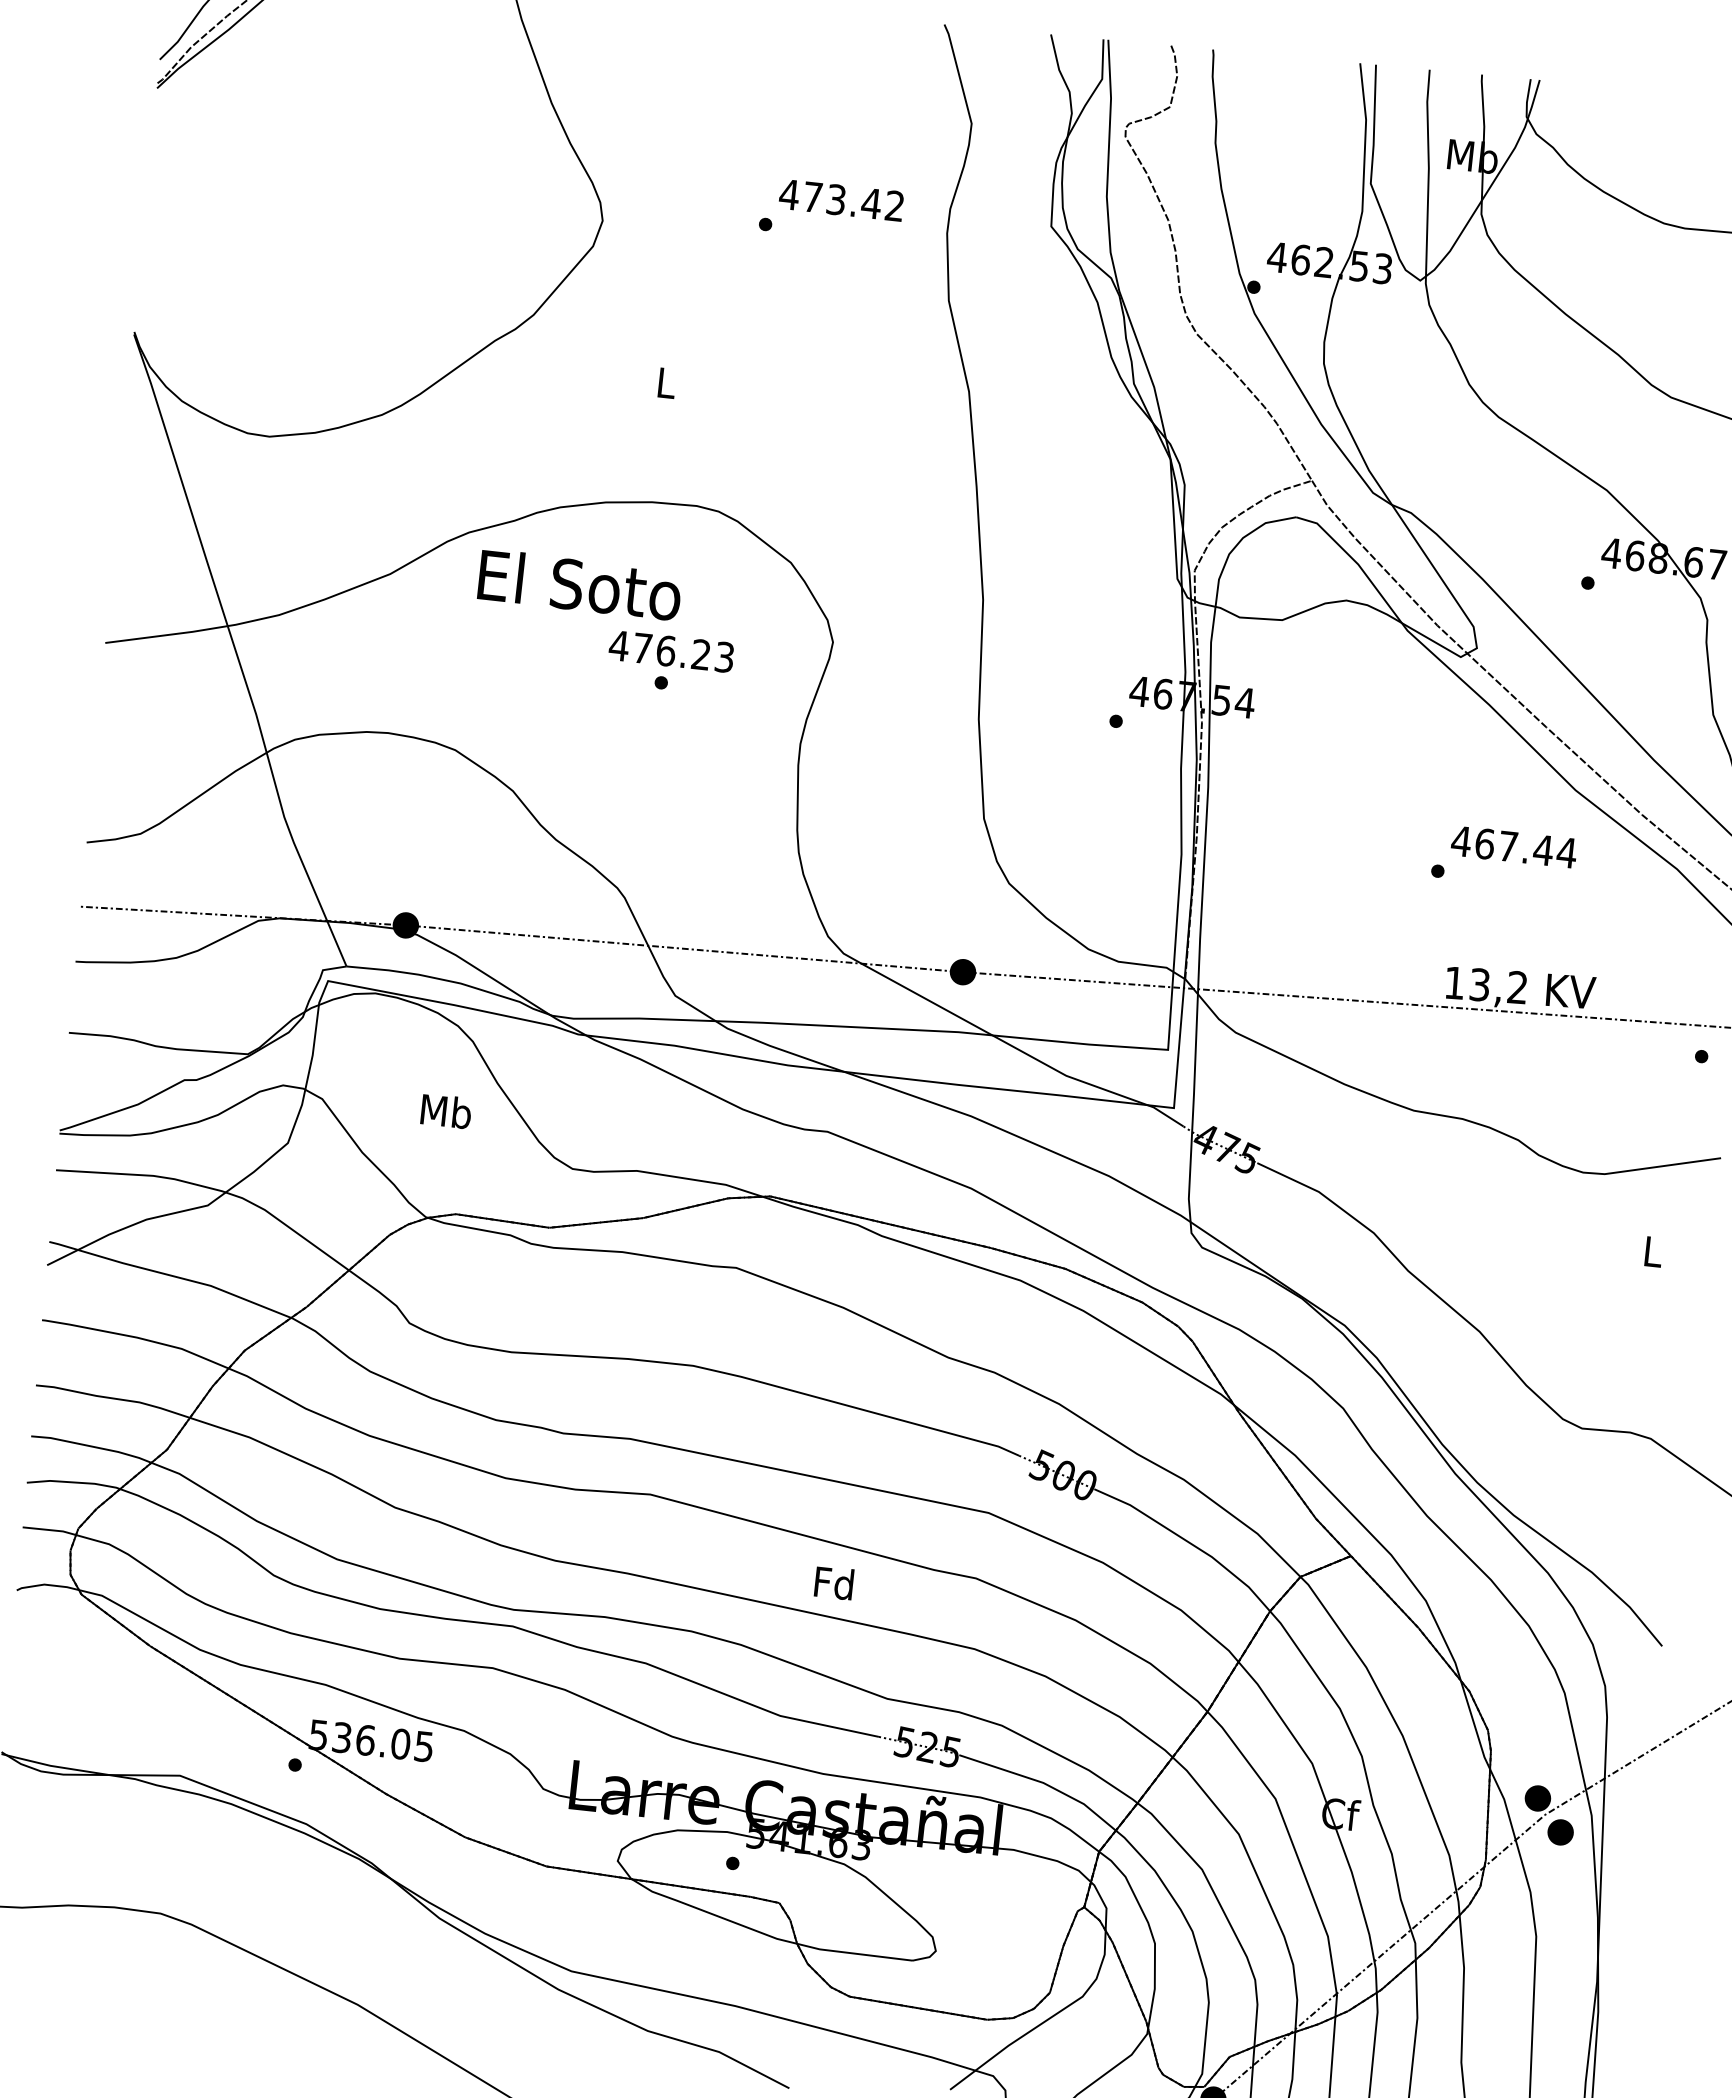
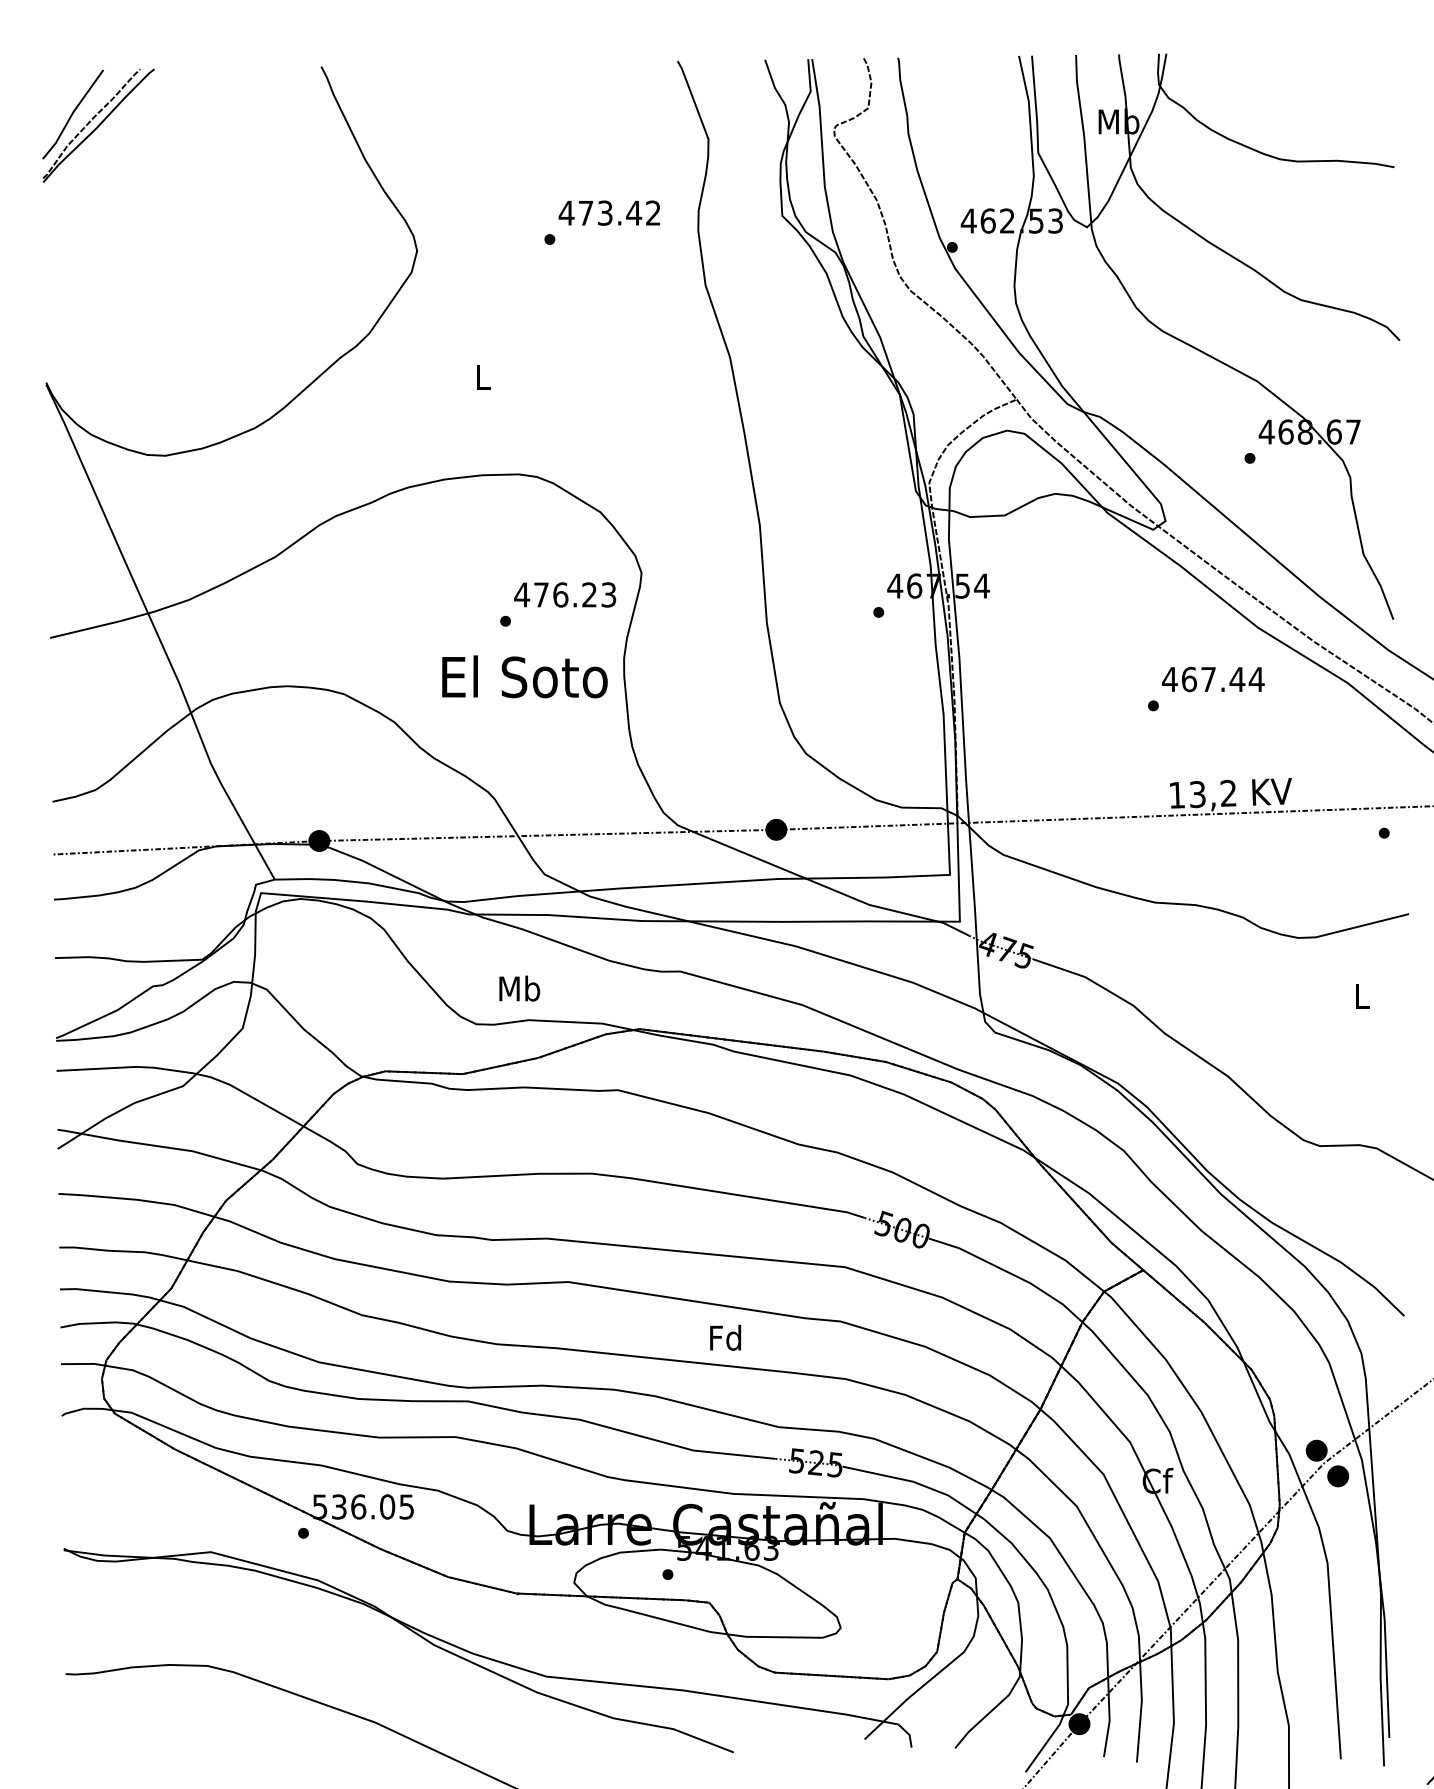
text: (579, 584) -> (524, 676), moved
text: (672, 651) -> (565, 594), moved
text: (446, 1111) -> (519, 988), moved

